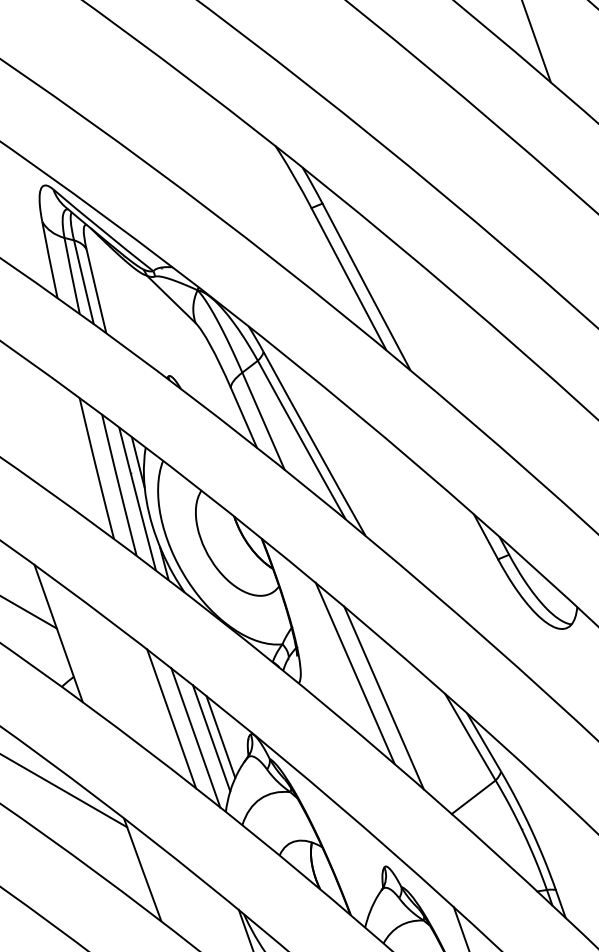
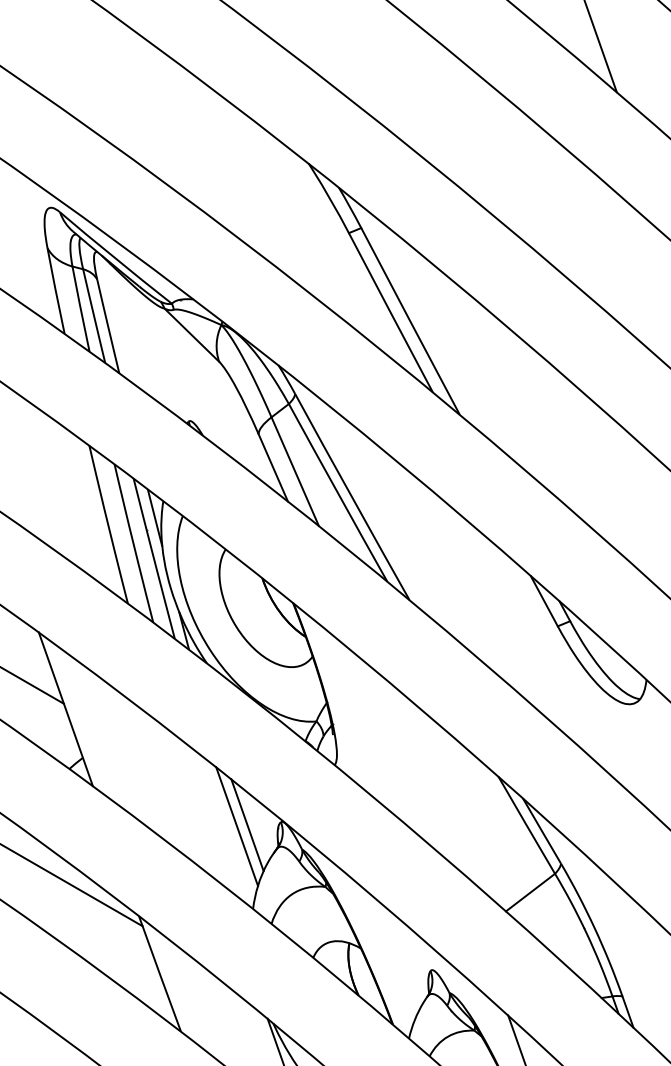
line: (354, 672) -> (397, 752), removed
line: (383, 697) -> (429, 780), removed
line: (171, 718) -> (192, 804), removed
line: (195, 737) -> (219, 825), removed

